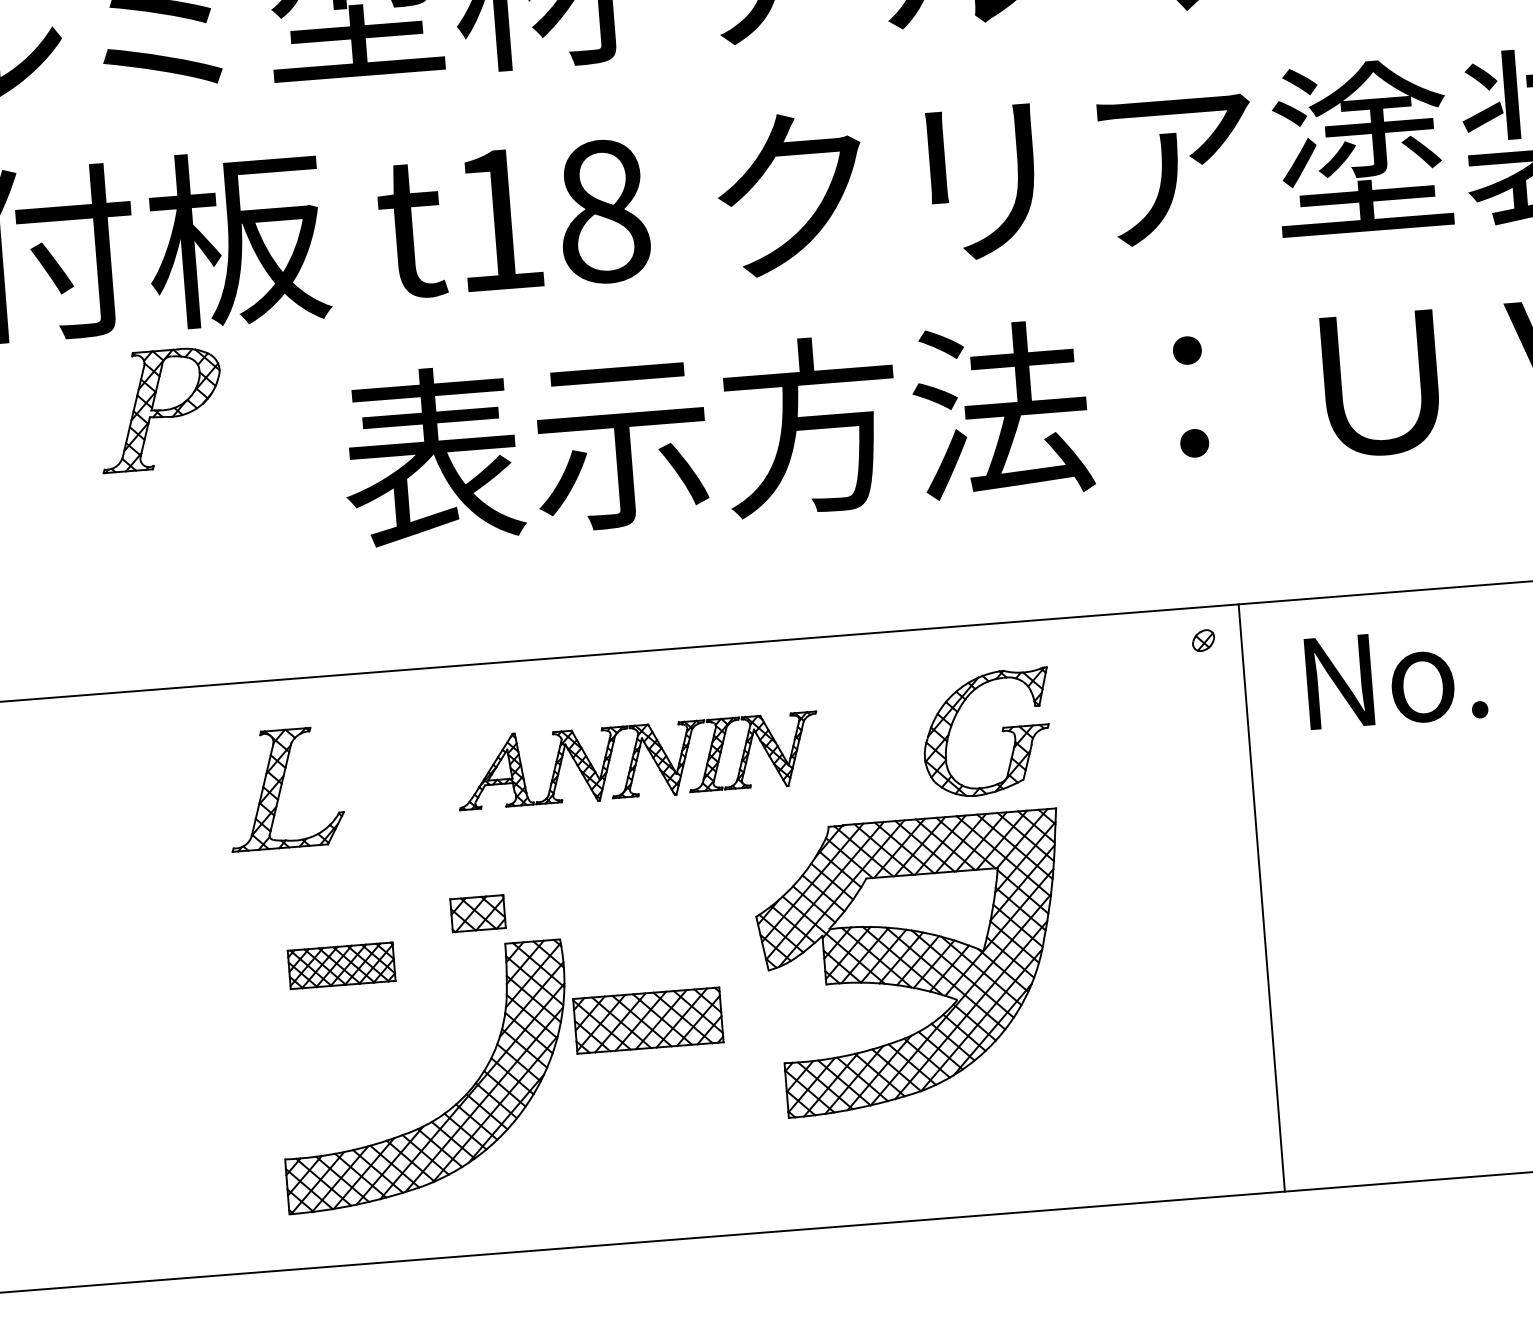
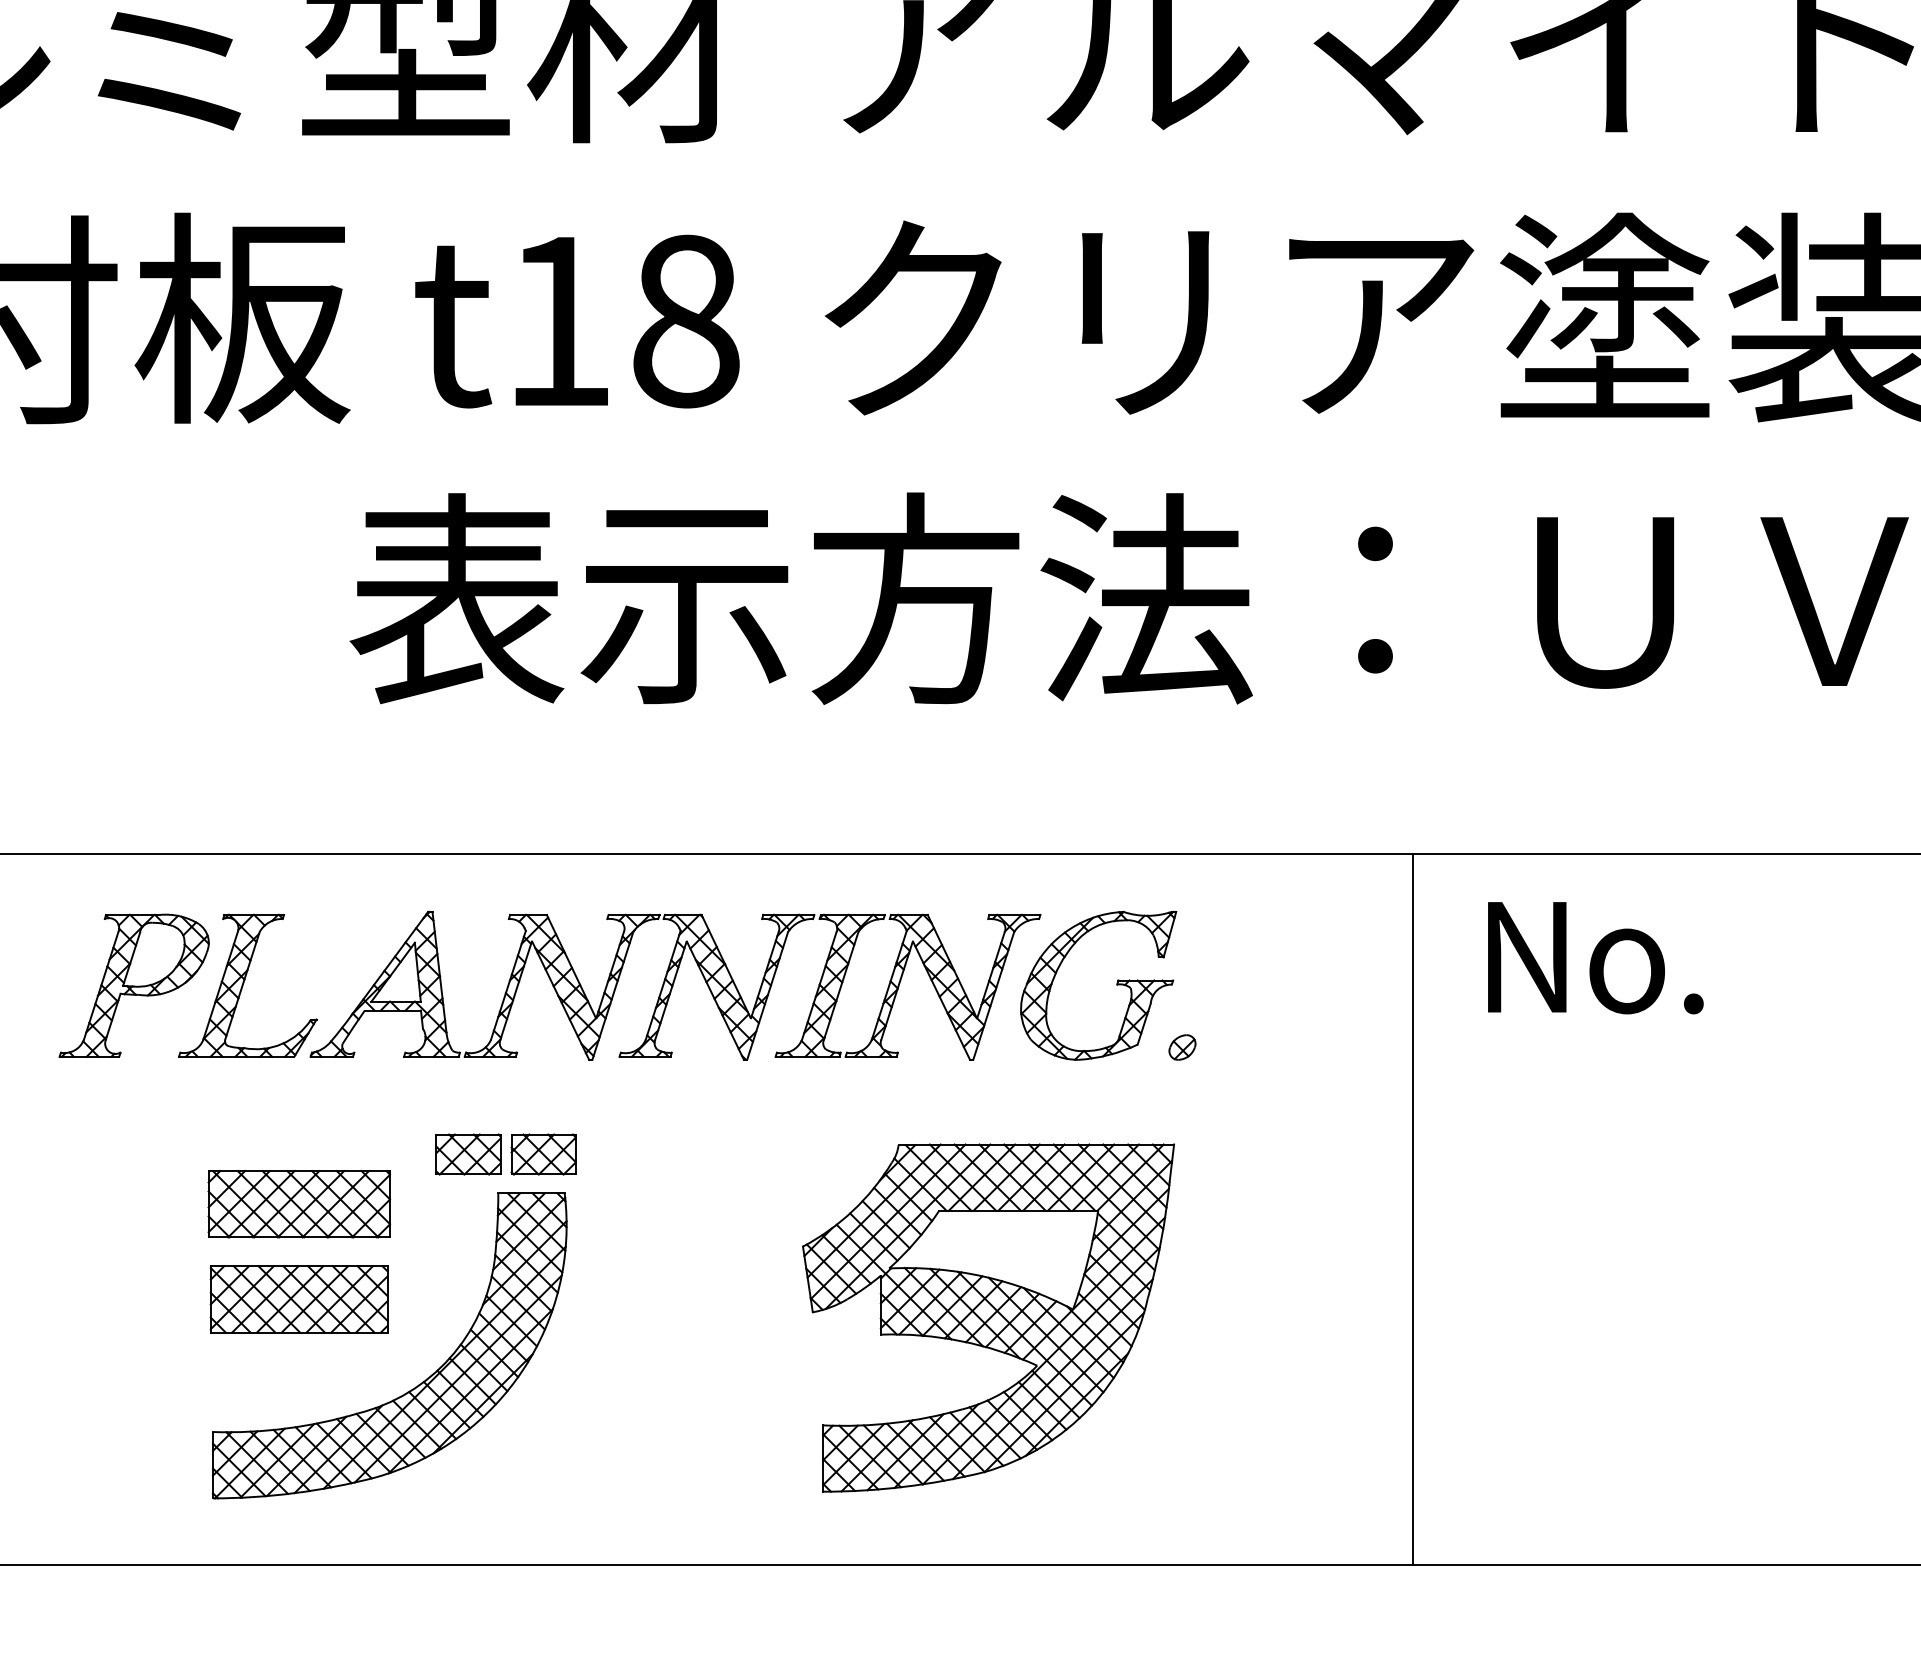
part: (160, 409) -> (133, 985), moved
part: (1203, 640) -> (1182, 1047), moved
part: (638, 760) -> (675, 985), size x1.67
part: (540, 908) -> (543, 1154), added
part: (914, 963) -> (988, 1317), moved
part: (341, 965) -> (299, 1204), size x1.43
part: (647, 1020) -> (298, 1299), moved

